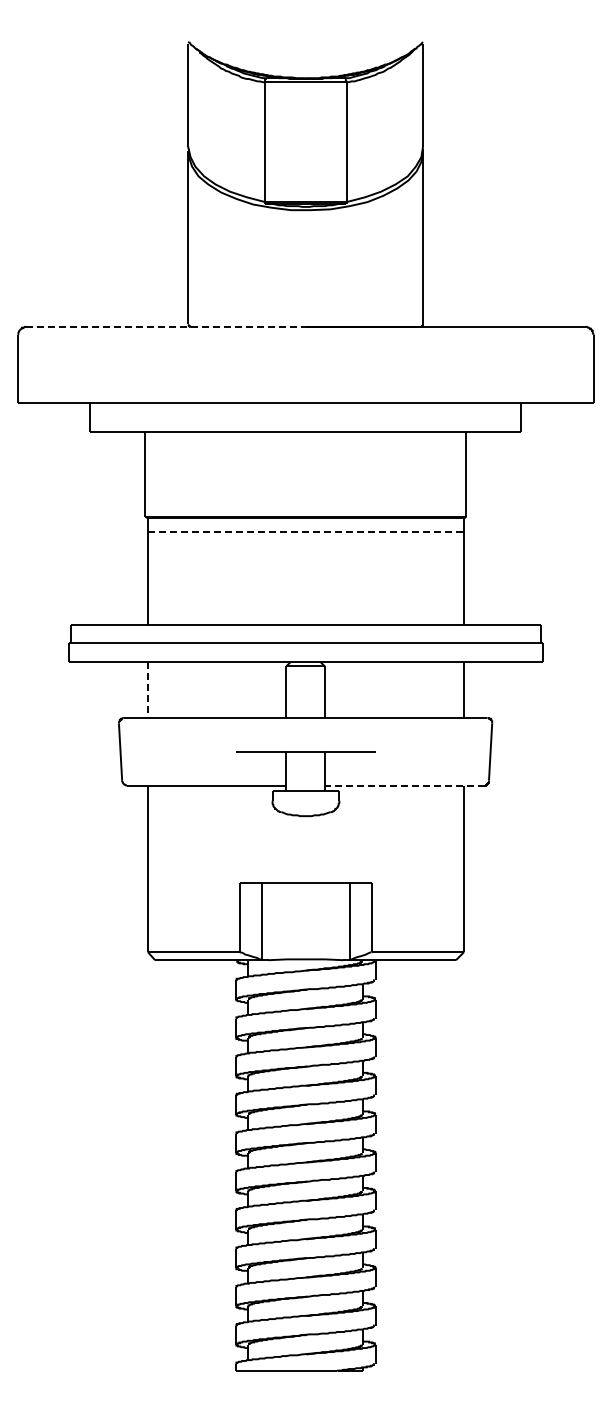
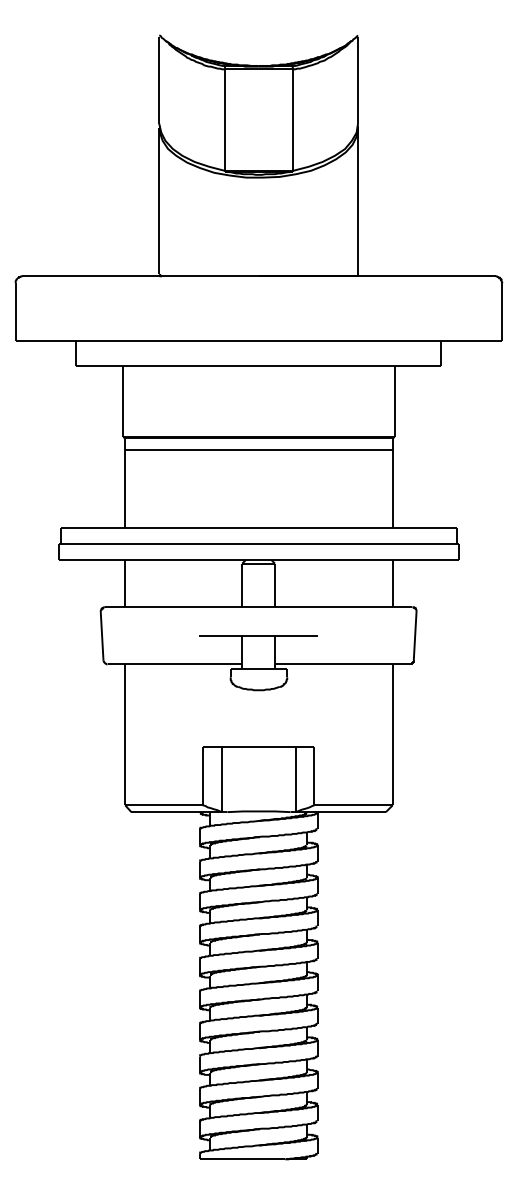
line: (166, 326) -> (140, 276), dashed -> solid
line: (306, 532) -> (259, 450), dashed -> solid
line: (147, 690) -> (124, 583), dashed -> solid
line: (404, 785) -> (342, 664), dashed -> solid

